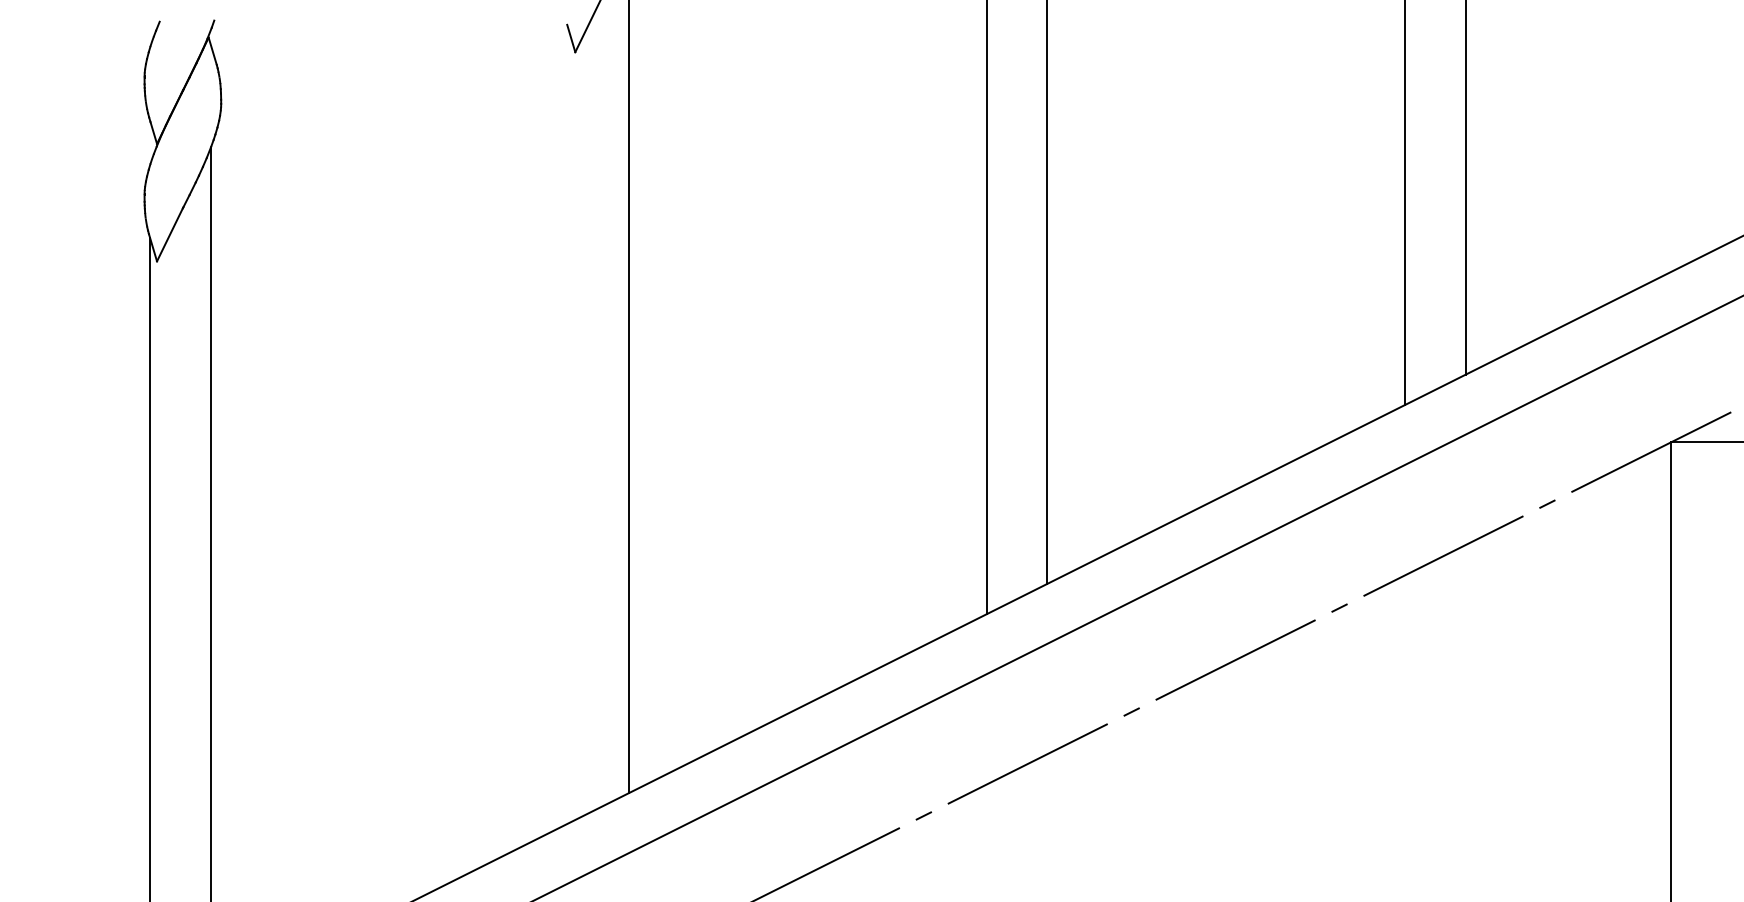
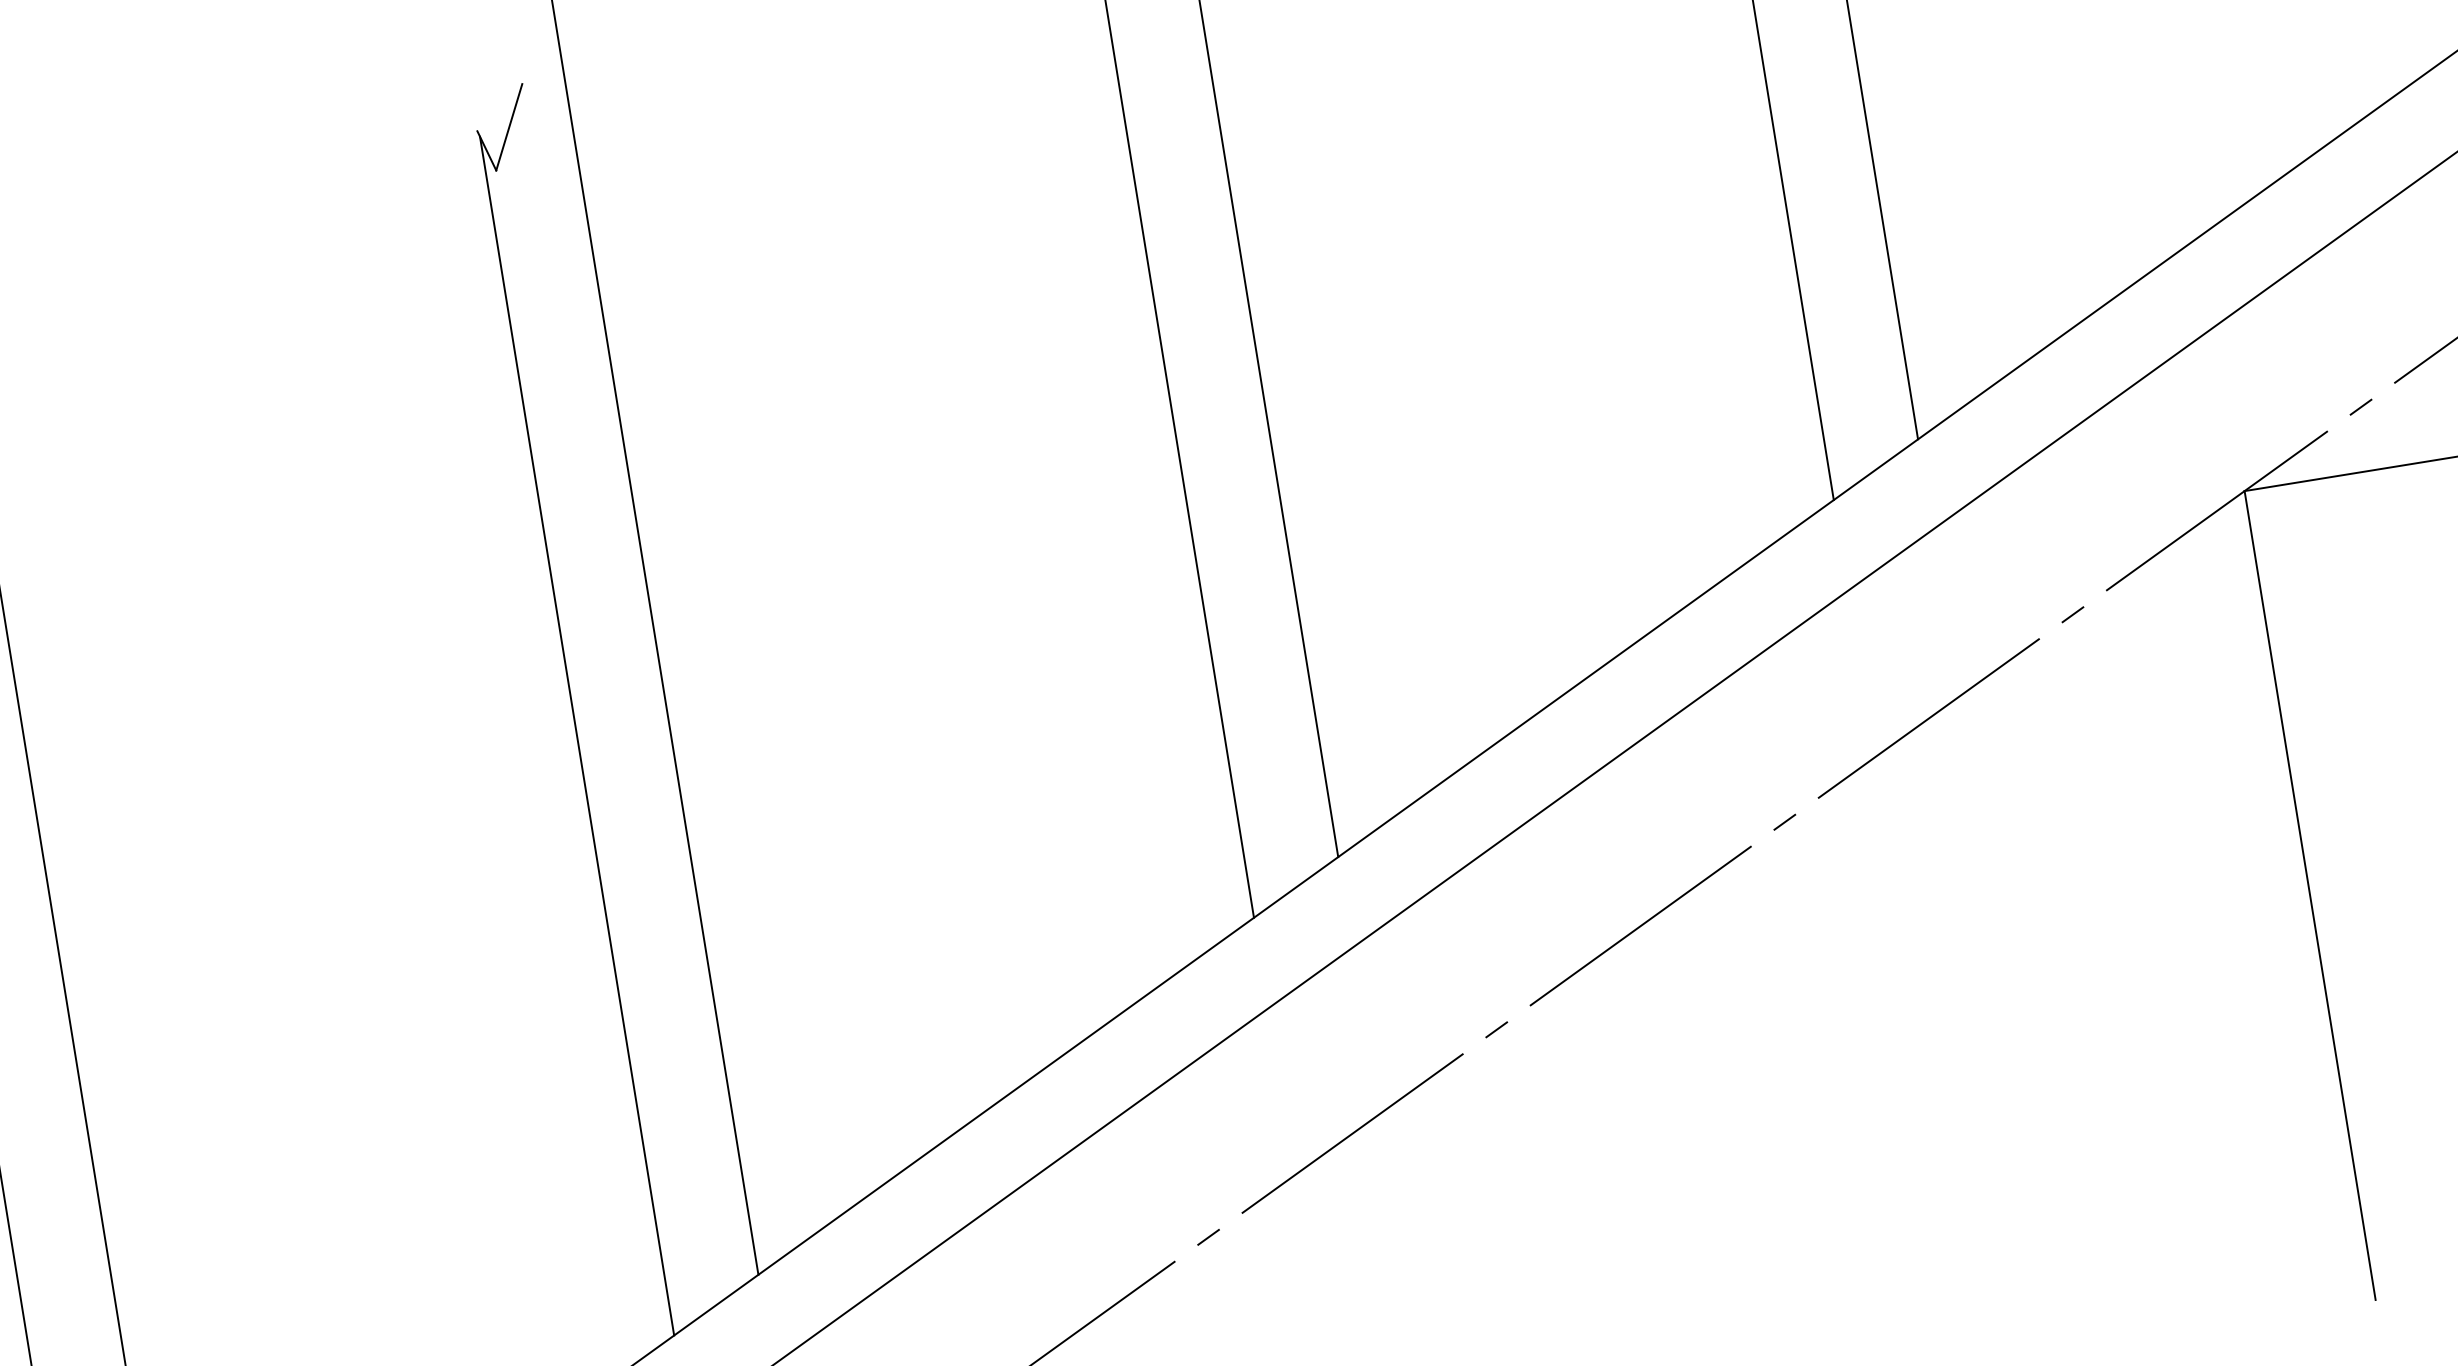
line: (568, 425) -> (577, 735), added

